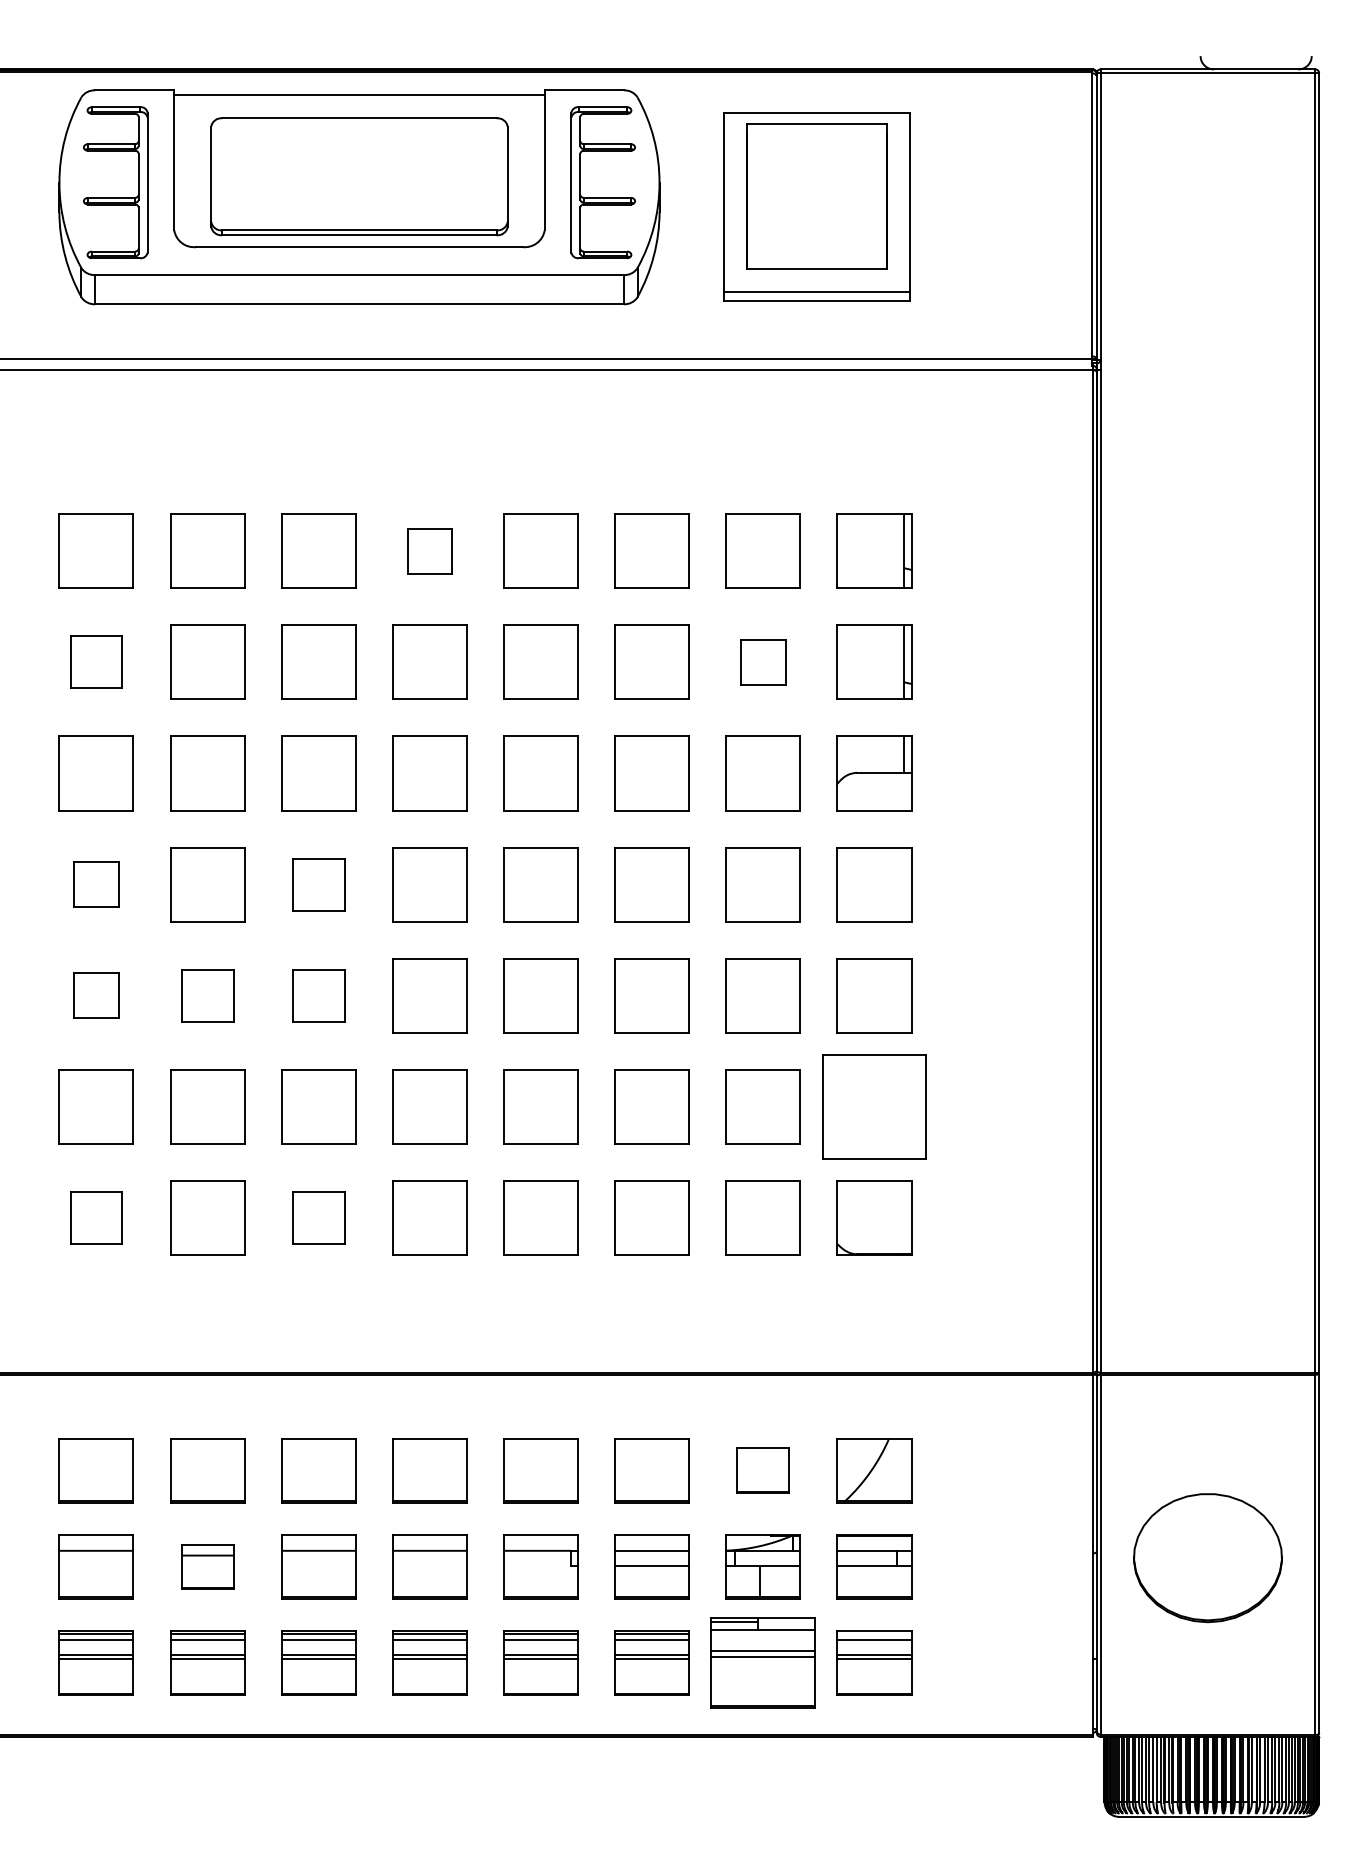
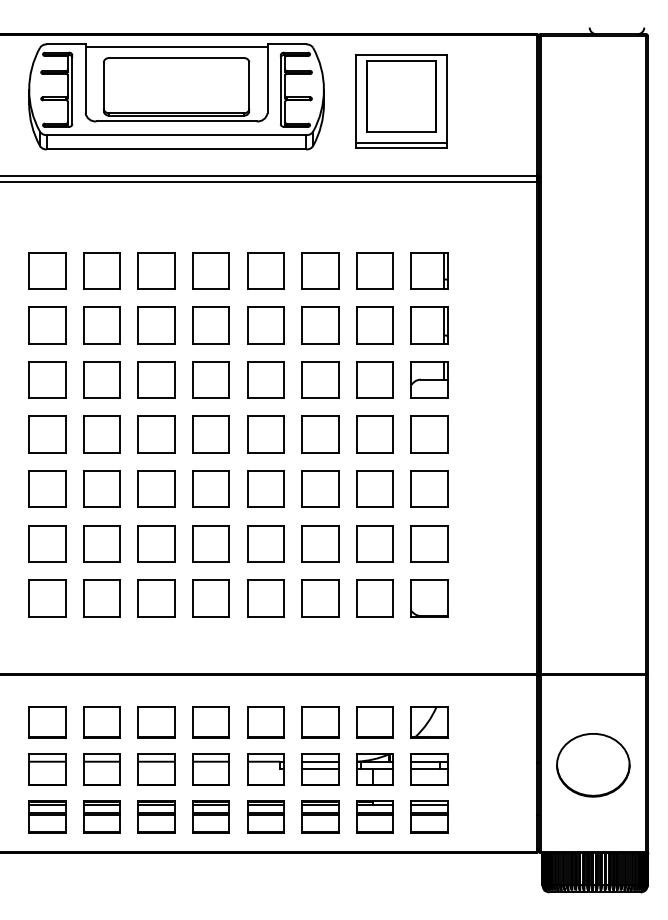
part: (428, 550) -> (210, 270), size x1.67
part: (96, 662) -> (47, 325), size x1.43
part: (762, 662) -> (374, 325), size x1.67
part: (96, 884) -> (47, 434), size x1.67
part: (318, 884) -> (156, 434), size x1.43
part: (96, 994) -> (47, 488), size x1.67
part: (206, 994) -> (101, 488), size x1.43
part: (318, 994) -> (156, 488), size x1.43
part: (874, 1106) -> (429, 543), size x0.71
part: (96, 1218) -> (47, 598), size x1.43
part: (318, 1218) -> (156, 598), size x1.43
part: (762, 1470) -> (374, 722), size x1.43
part: (206, 1566) -> (101, 769), size x1.43
part: (762, 1662) -> (374, 816), size x0.71

